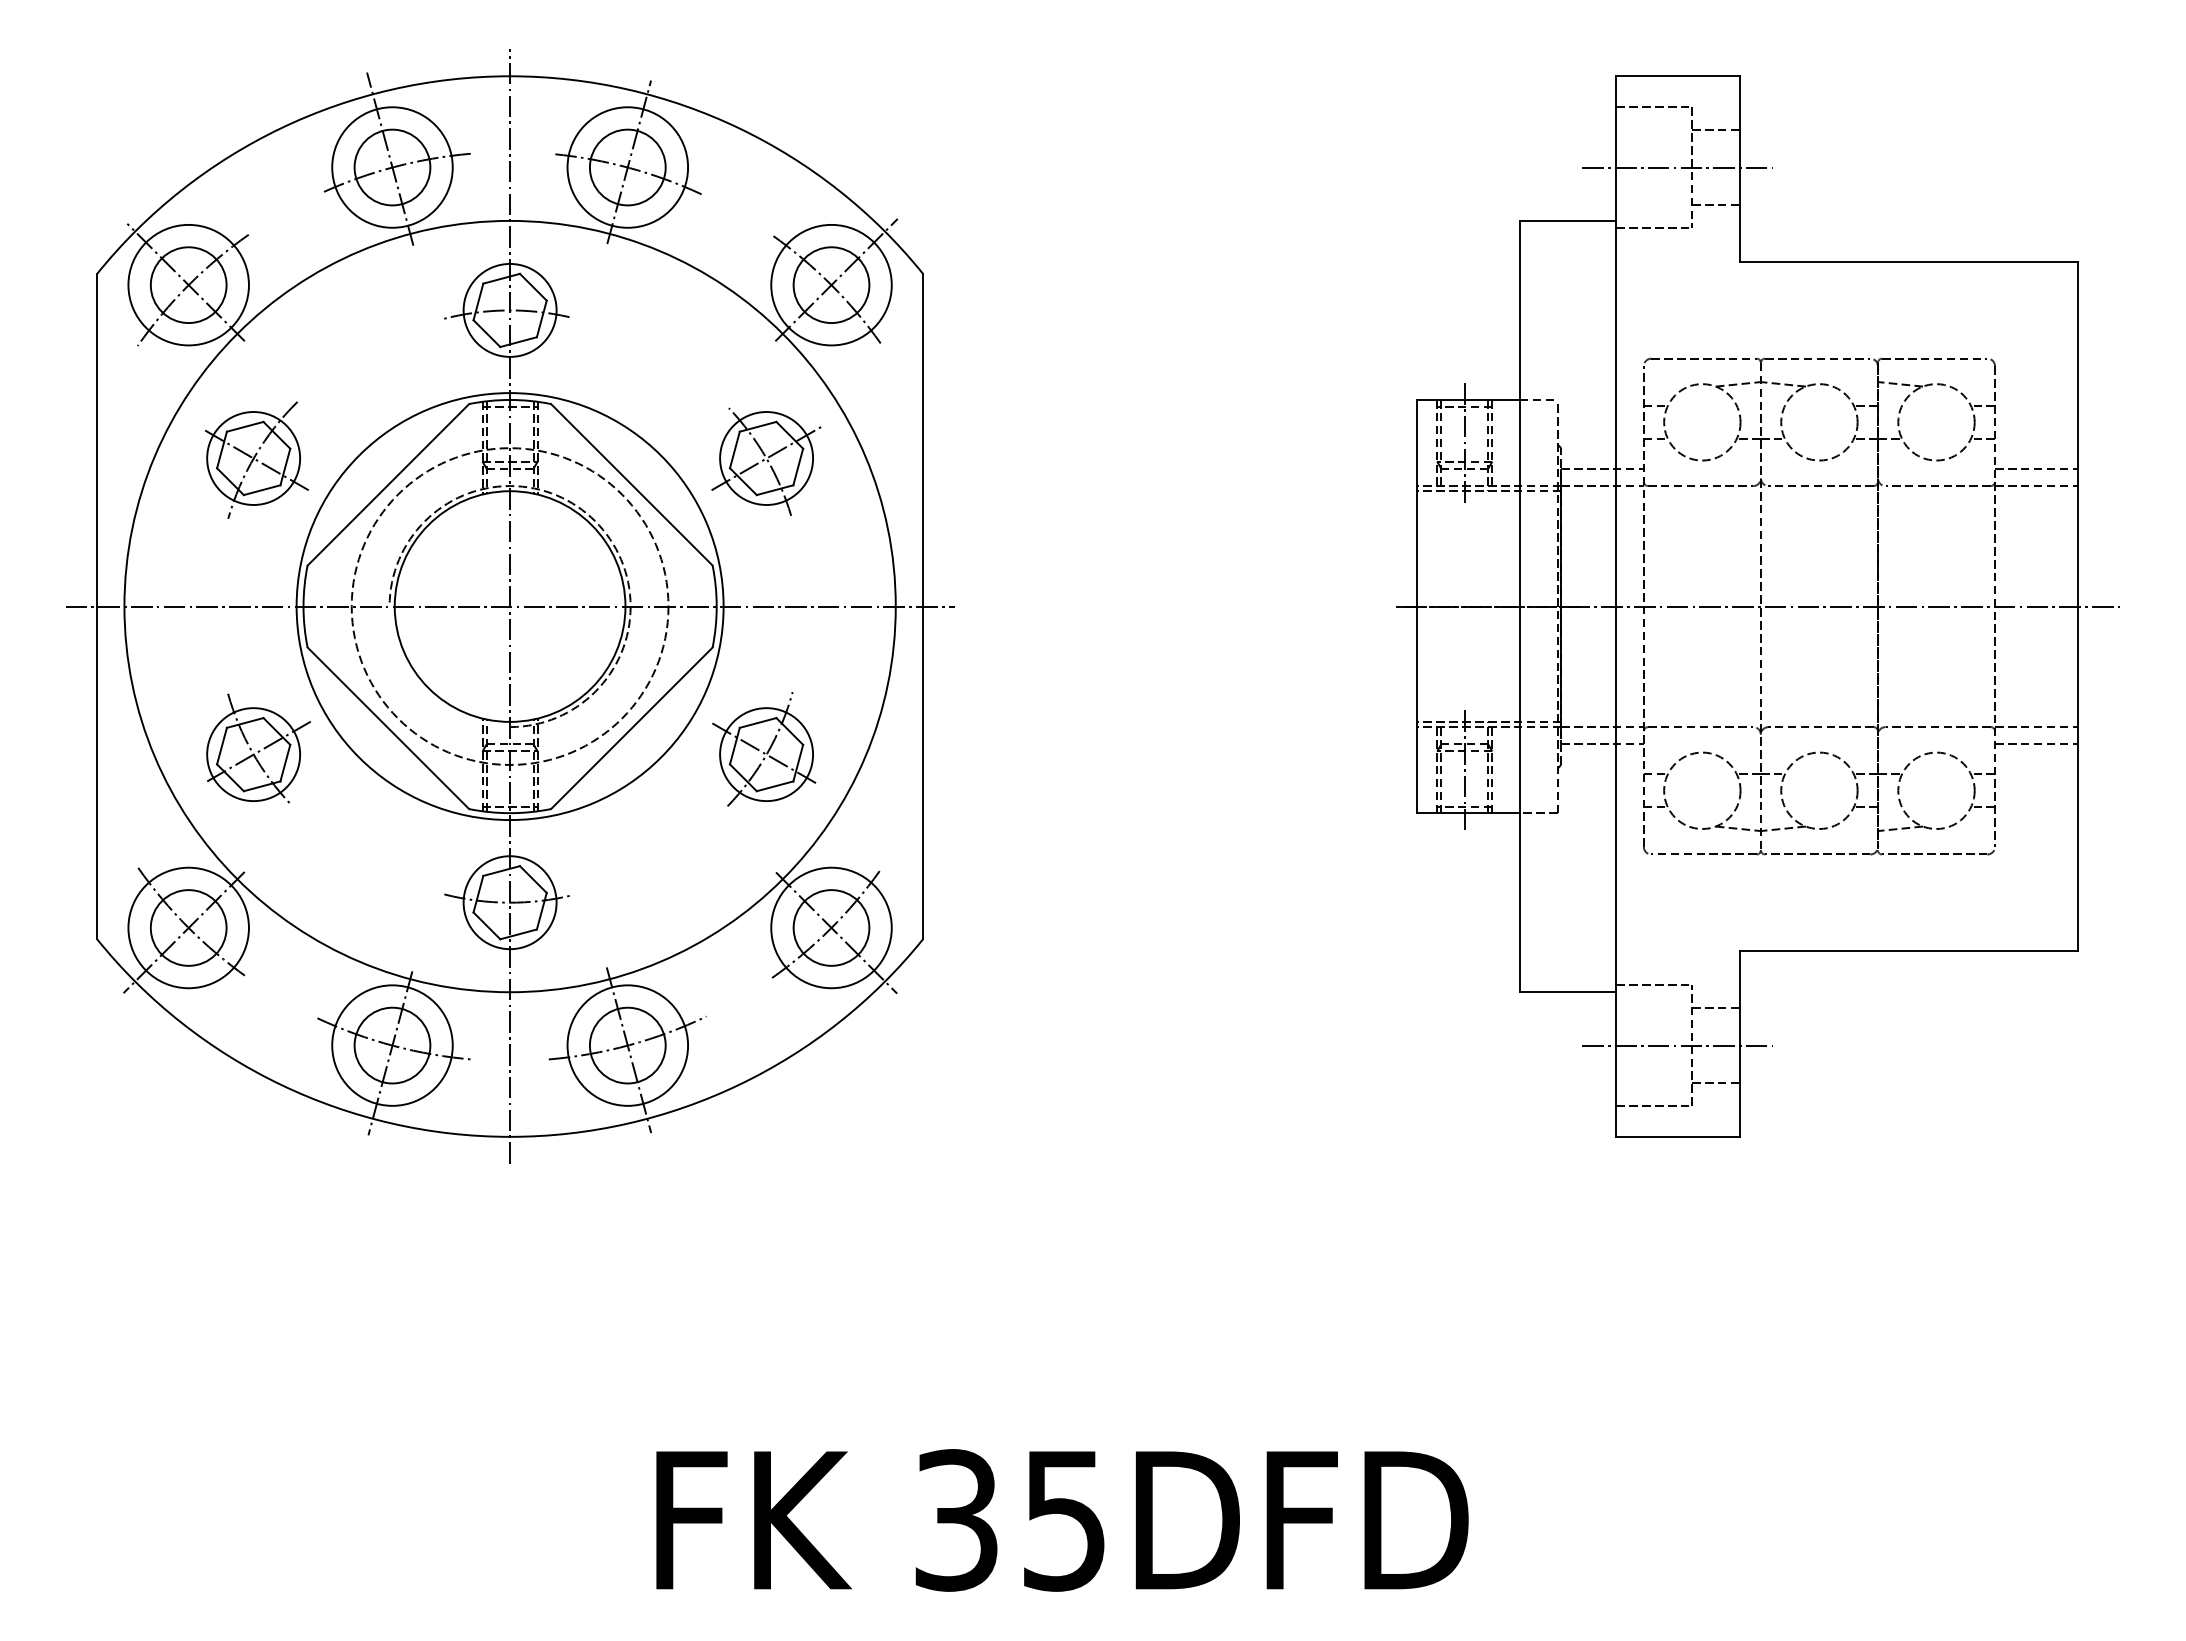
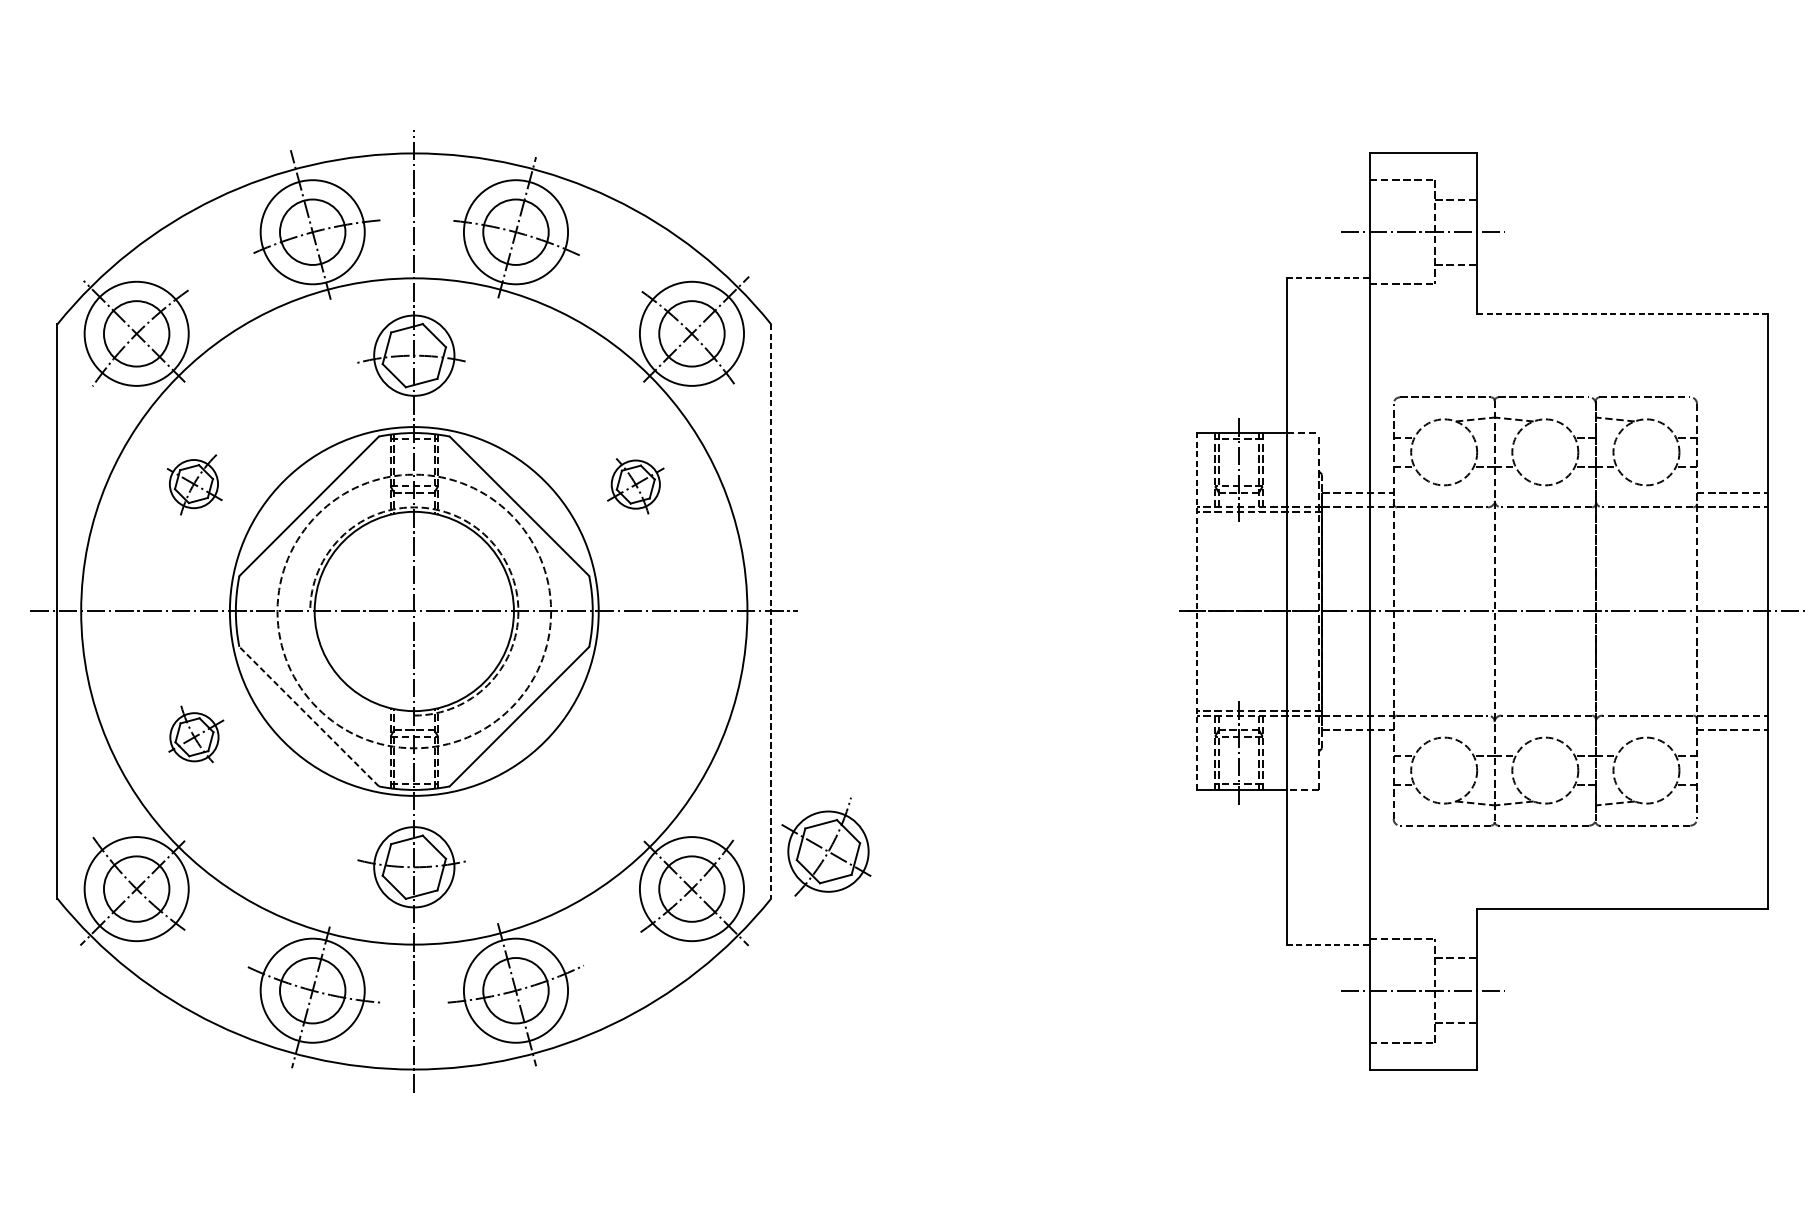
line: (1568, 220) -> (1328, 277), solid -> dashed
line: (1908, 262) -> (1622, 314), solid -> dashed
part: (256, 459) -> (195, 484), size x0.6
part: (766, 461) -> (635, 486), size x0.6
line: (1416, 606) -> (1197, 611), solid -> dashed
line: (923, 607) -> (771, 612), solid -> dashed
line: (388, 727) -> (309, 715), solid -> dashed
part: (258, 748) -> (196, 734), size x0.6
part: (764, 749) -> (826, 847), moved
line: (1568, 992) -> (1328, 944), solid -> dashed

